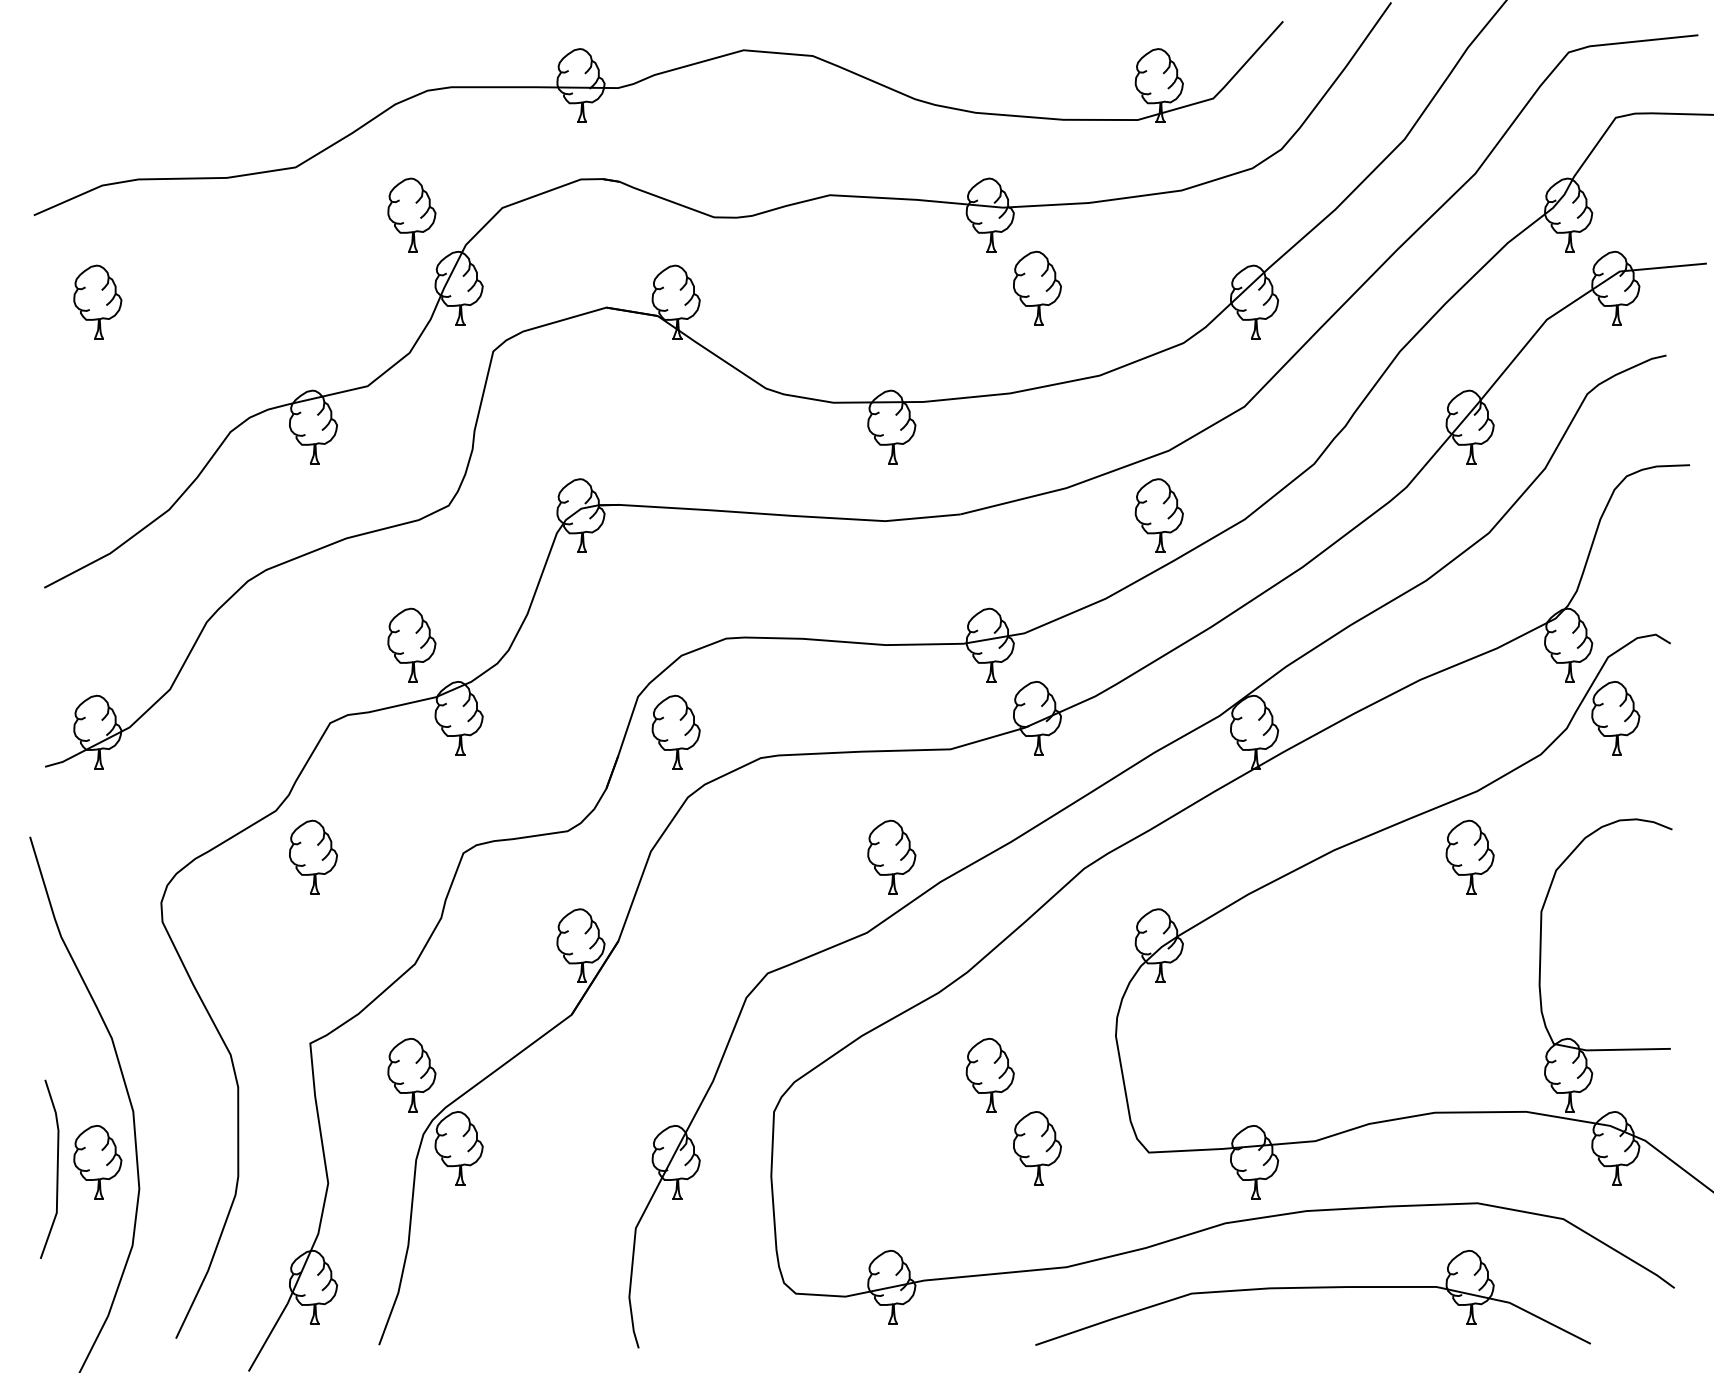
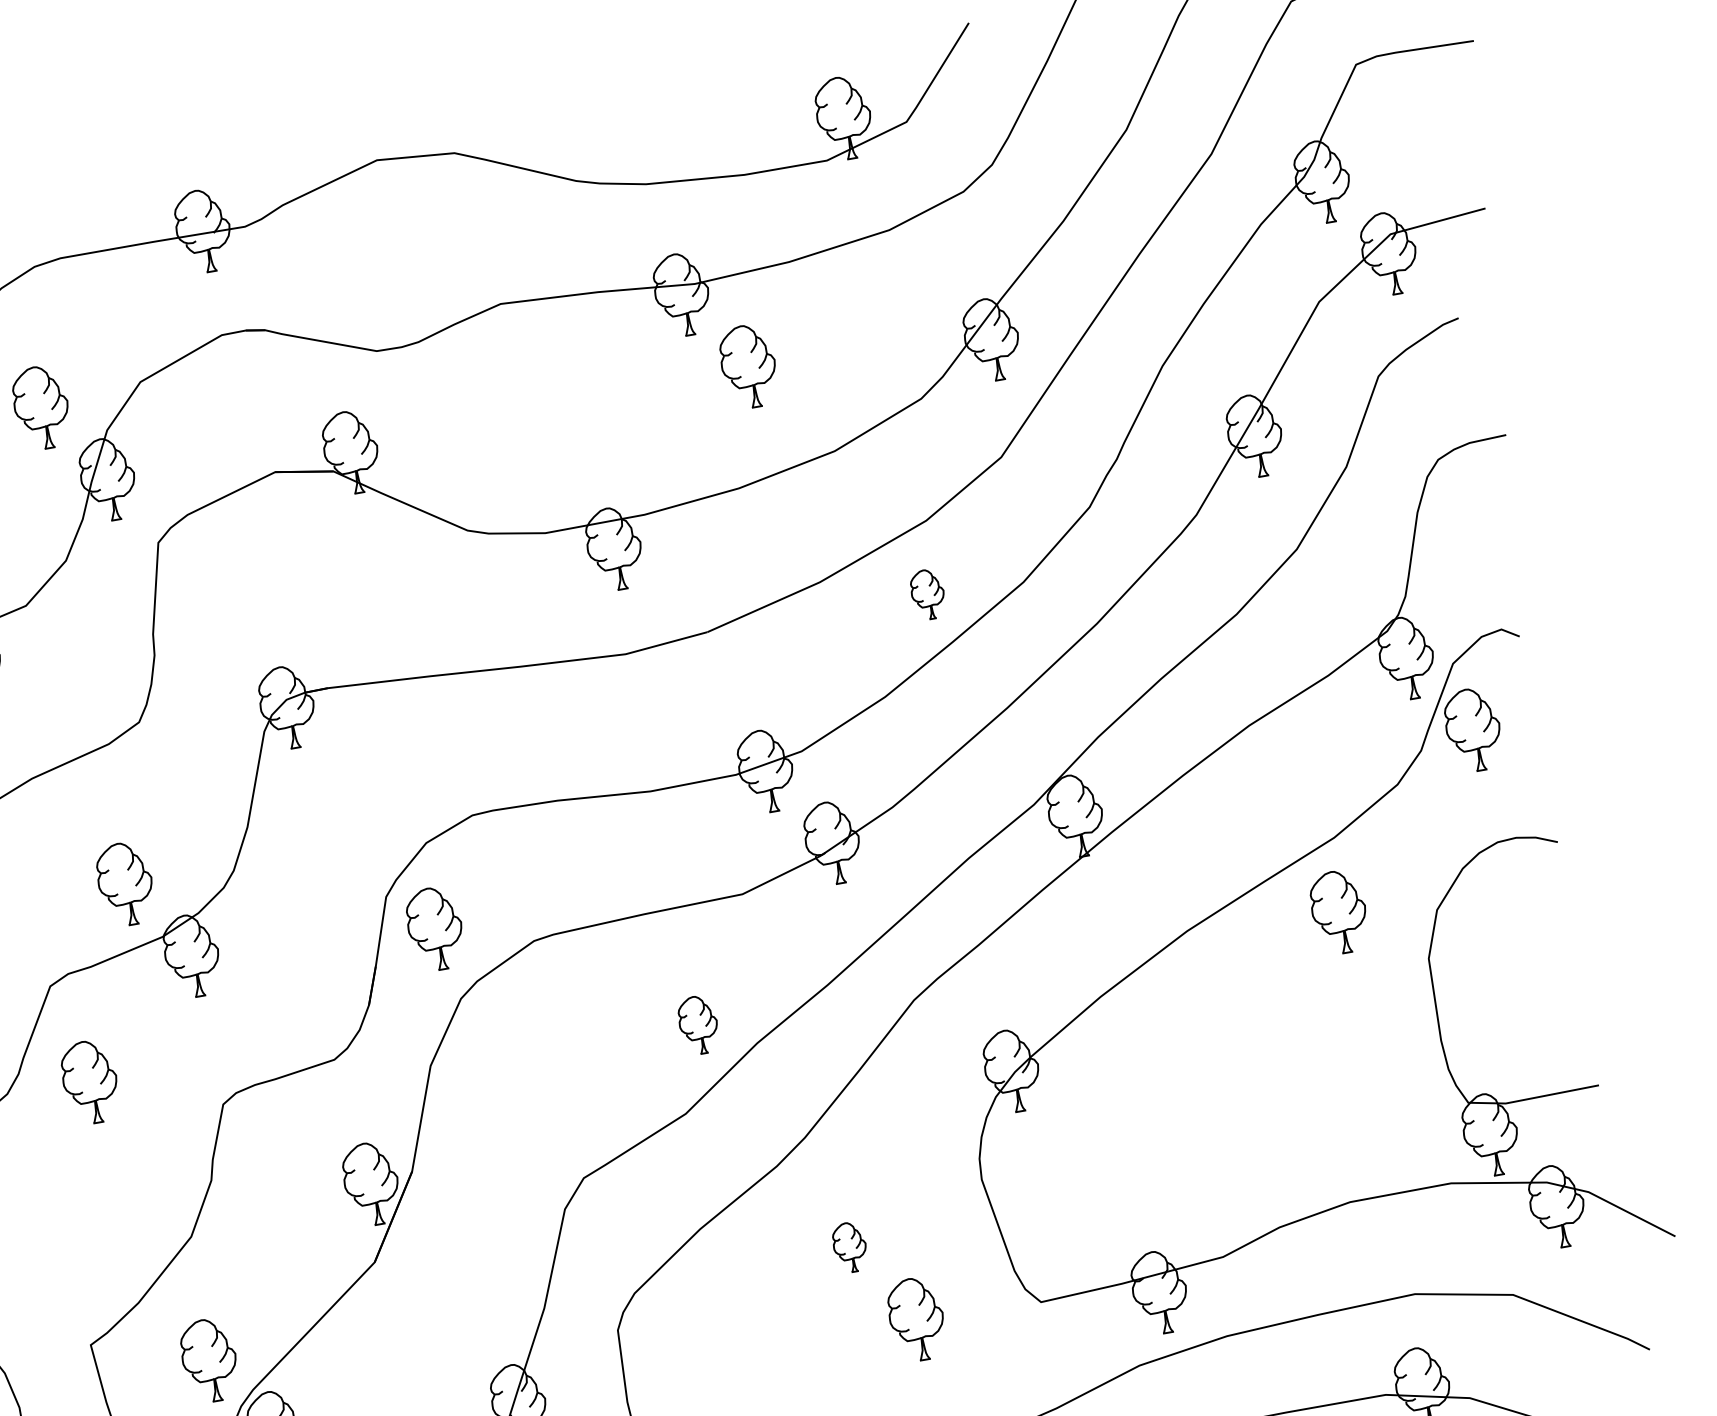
part: (1158, 515) -> (927, 594), size x0.6
part: (313, 856) -> (90, 1081), moved
part: (891, 856) -> (698, 1024), size x0.7
part: (989, 1074) -> (849, 1246), size x0.6

